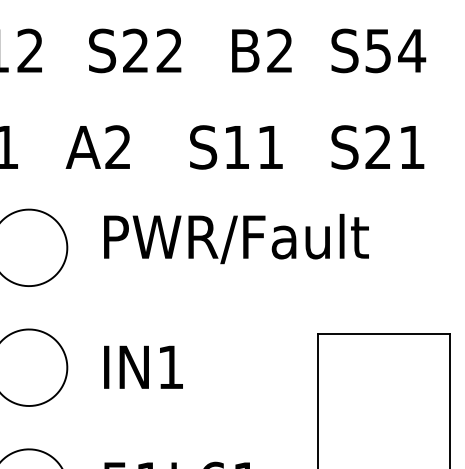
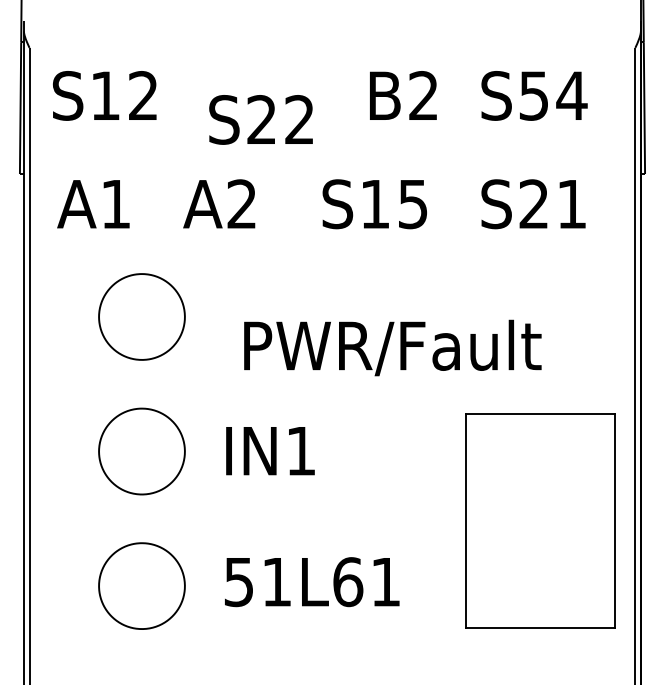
text: (134, 50) -> (260, 119), moved
text: (270, 147) -> (412, 204), S11 -> S15
text: (236, 238) -> (392, 347), moved

